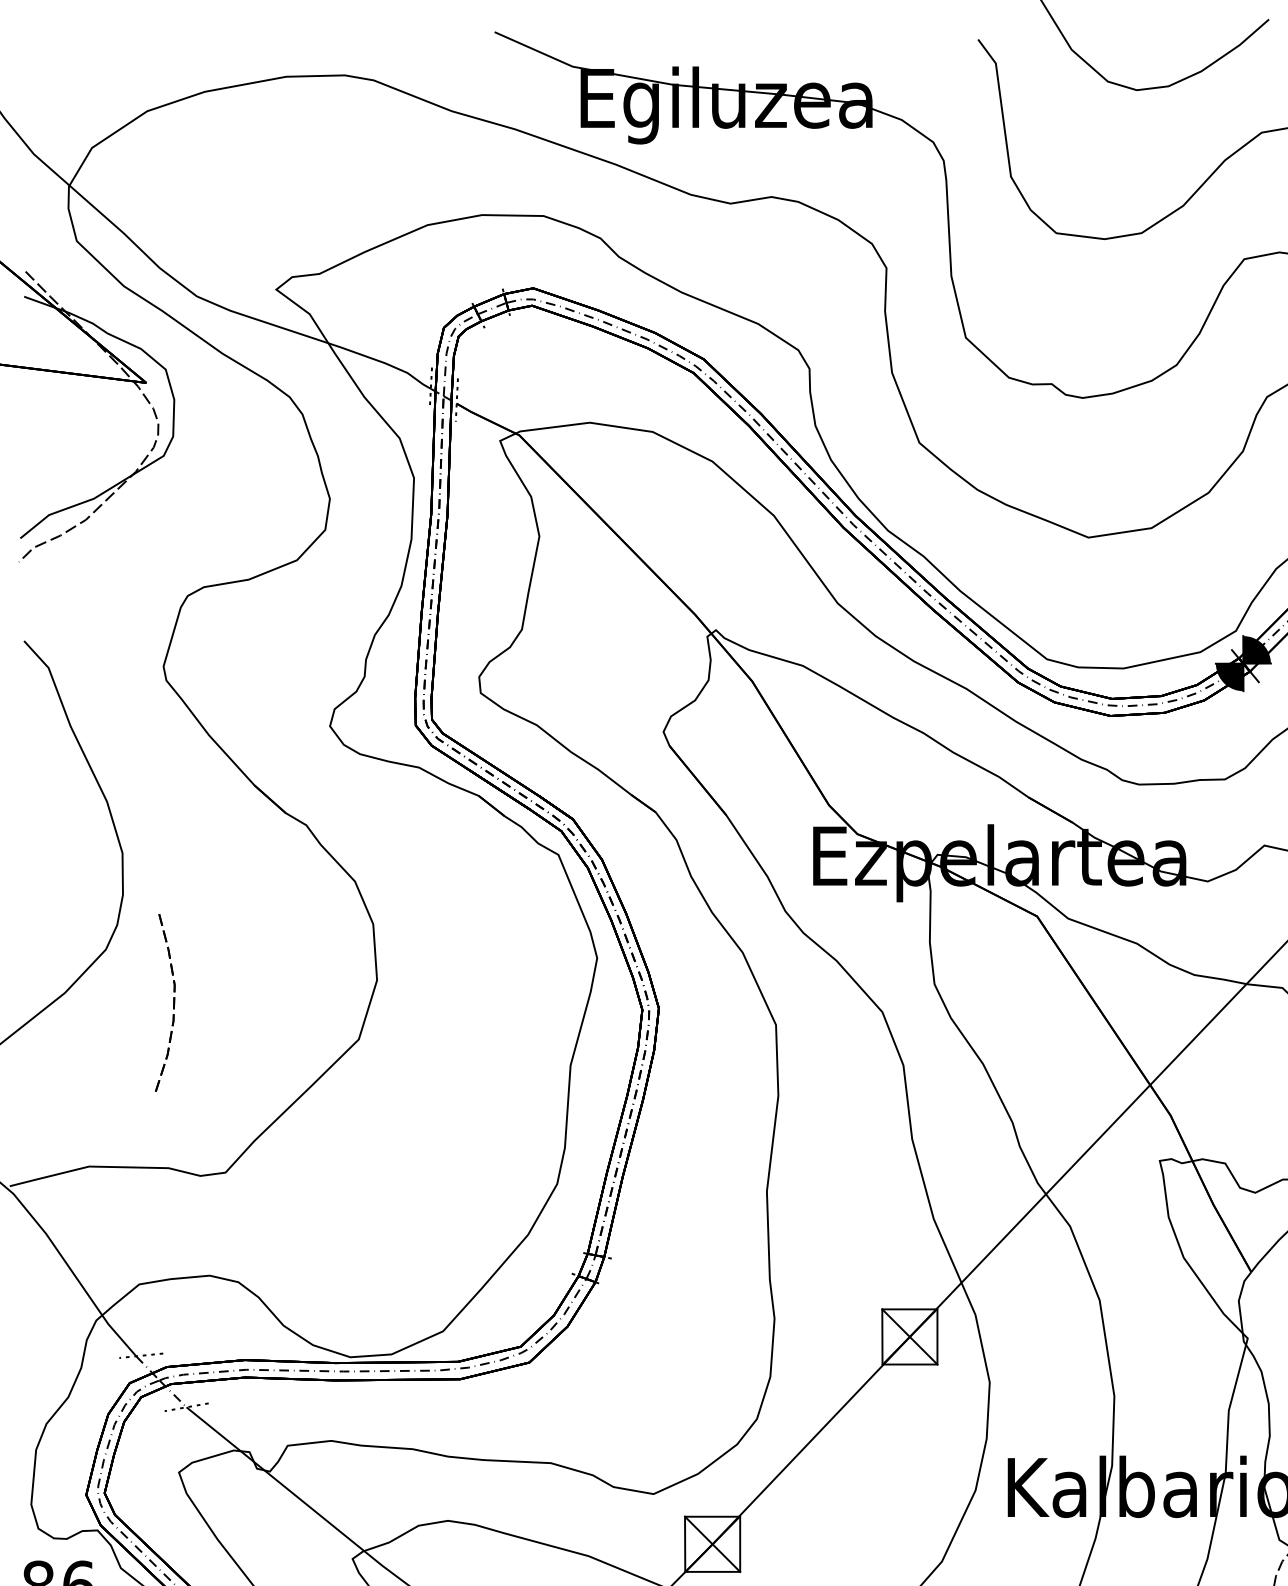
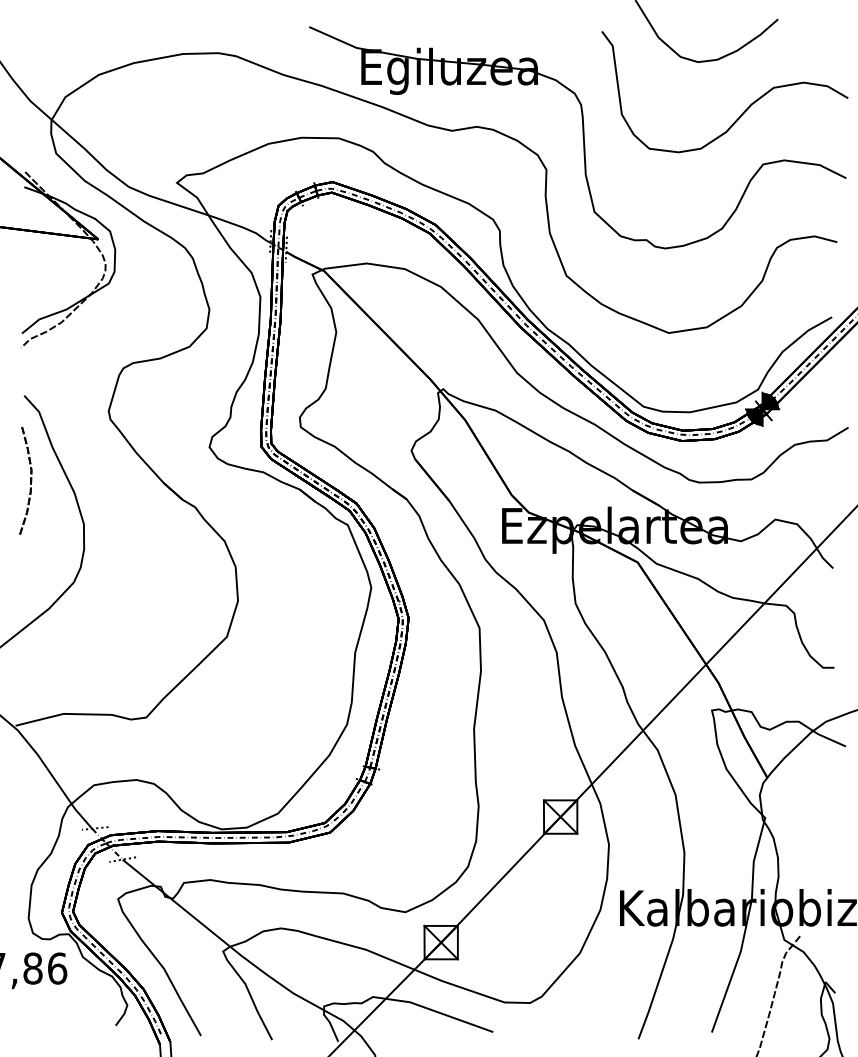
part: (164, 1002) -> (25, 480), moved

